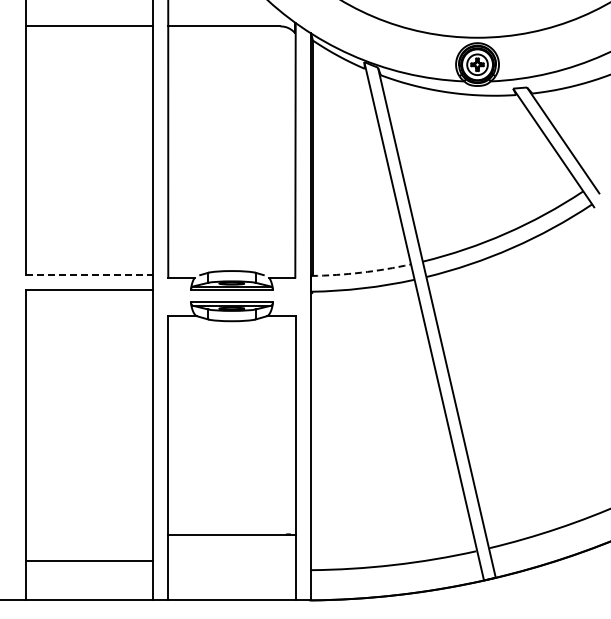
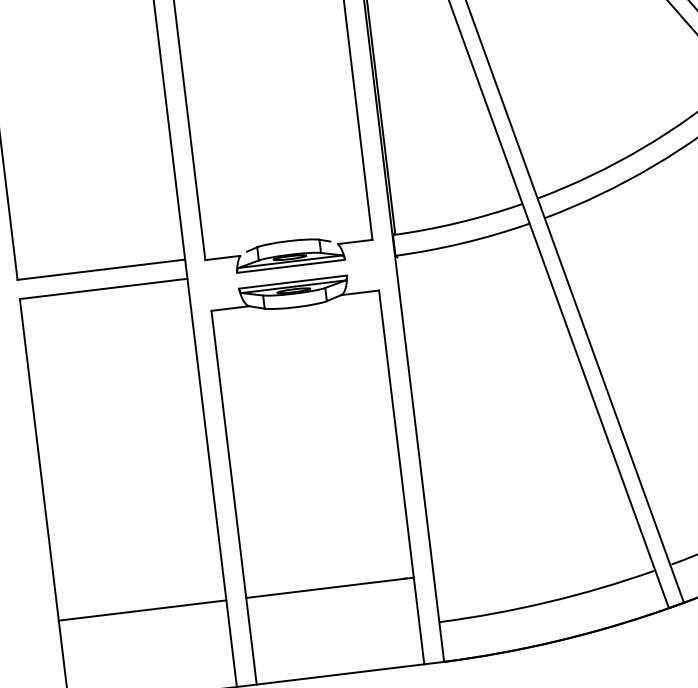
arc: (361, 272) -> (458, 222), dashed -> solid
line: (89, 275) -> (101, 269), dashed -> solid
line: (89, 560) -> (142, 610), moved

